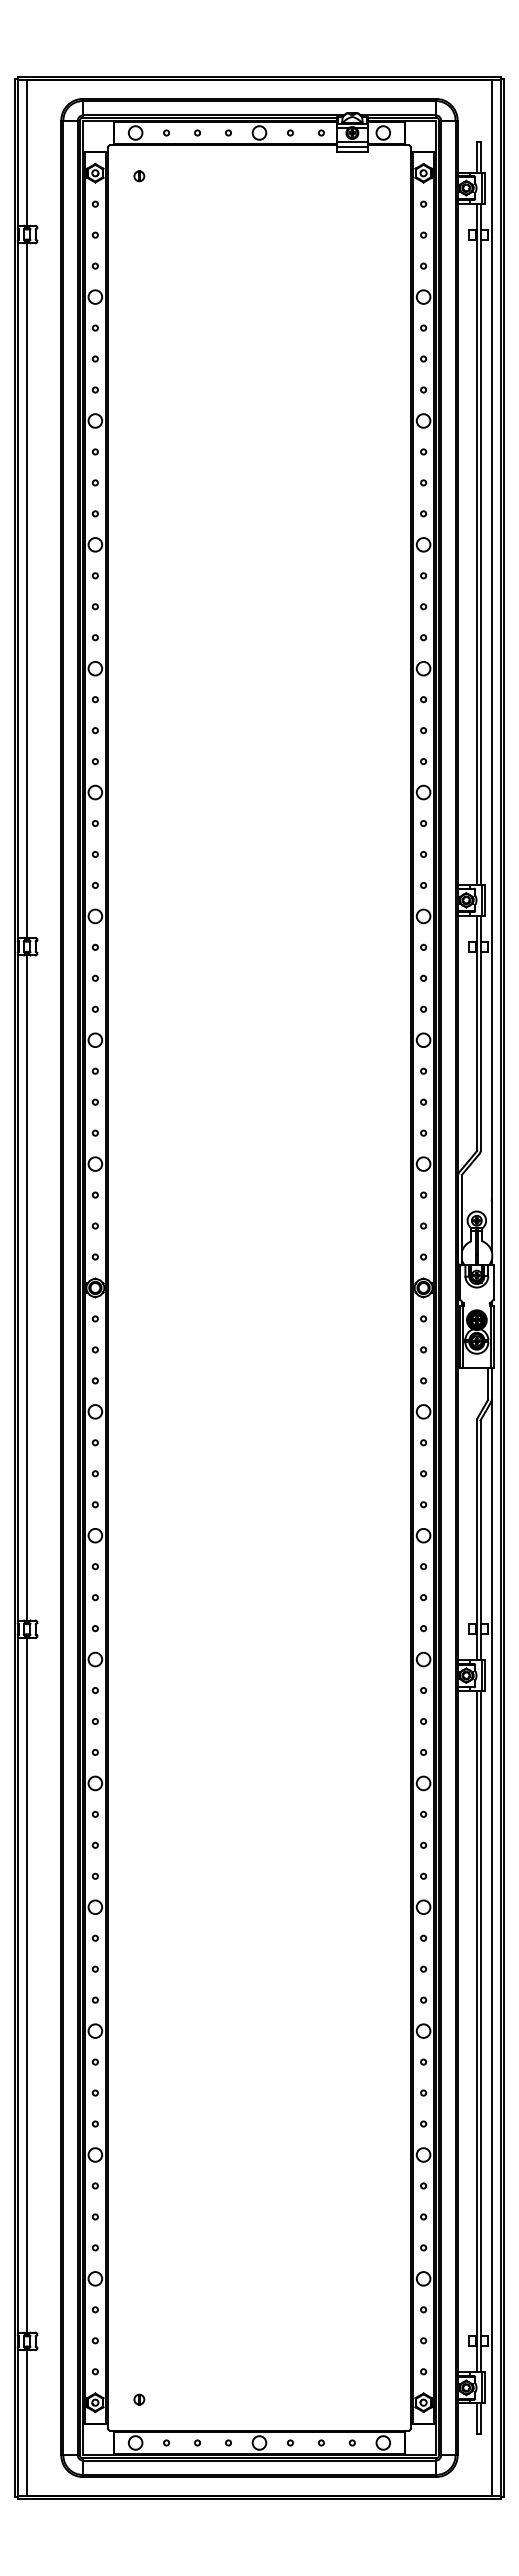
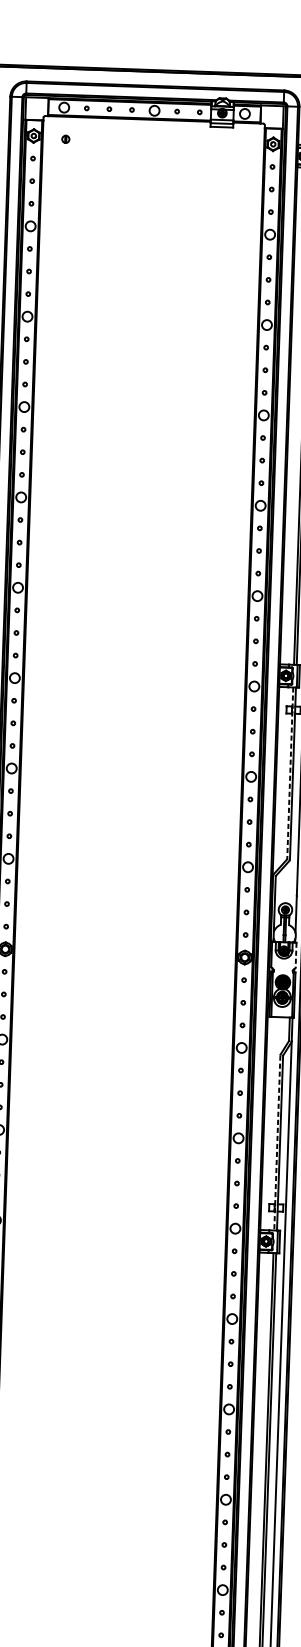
line: (476, 1033) -> (289, 773), solid -> dashed
line: (493, 1282) -> (296, 955), solid -> dashed
line: (476, 1540) -> (277, 1143), solid -> dashed

